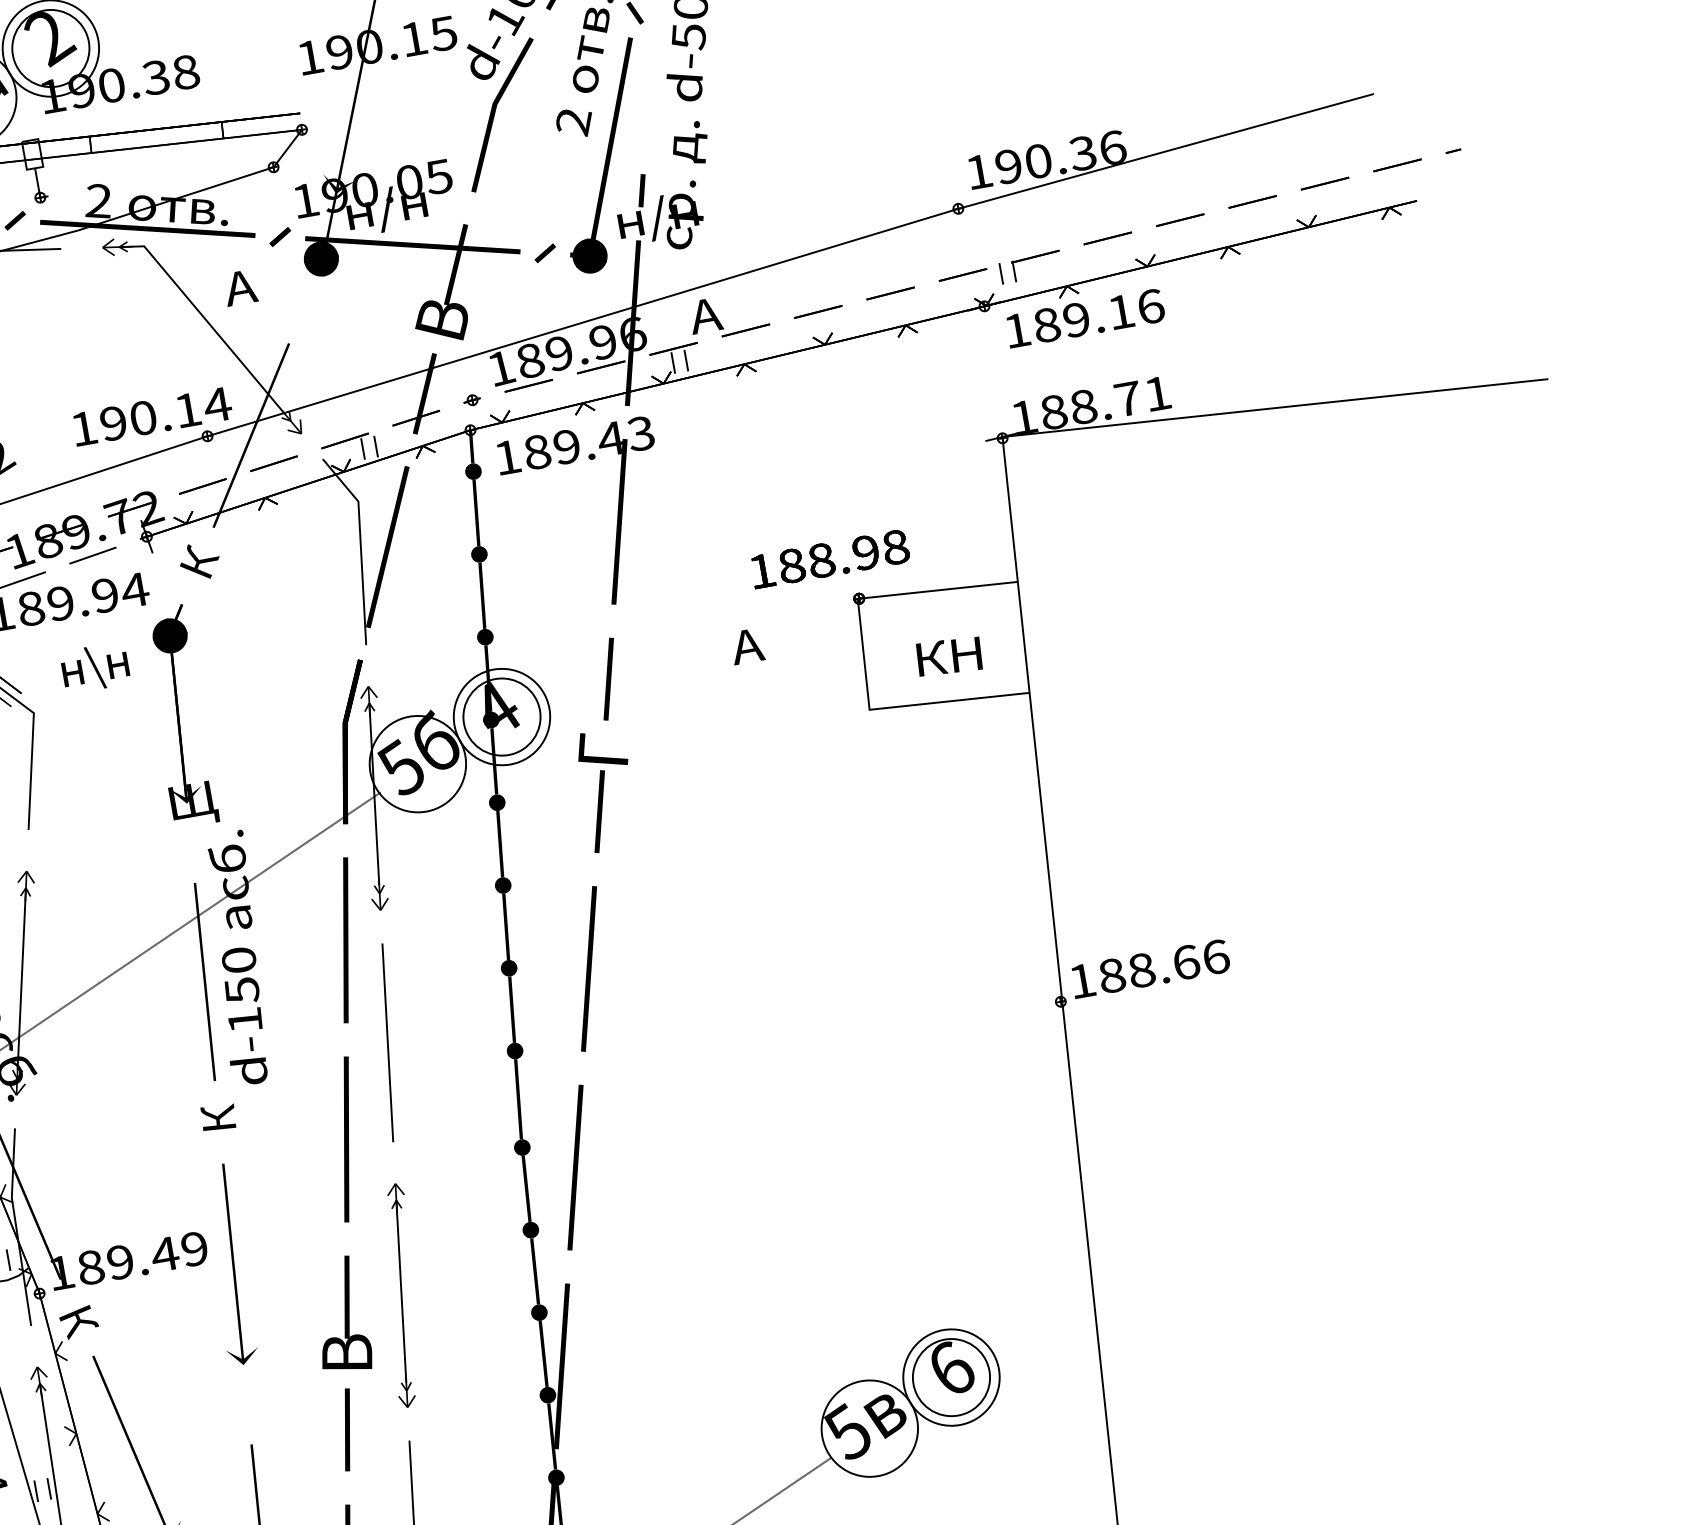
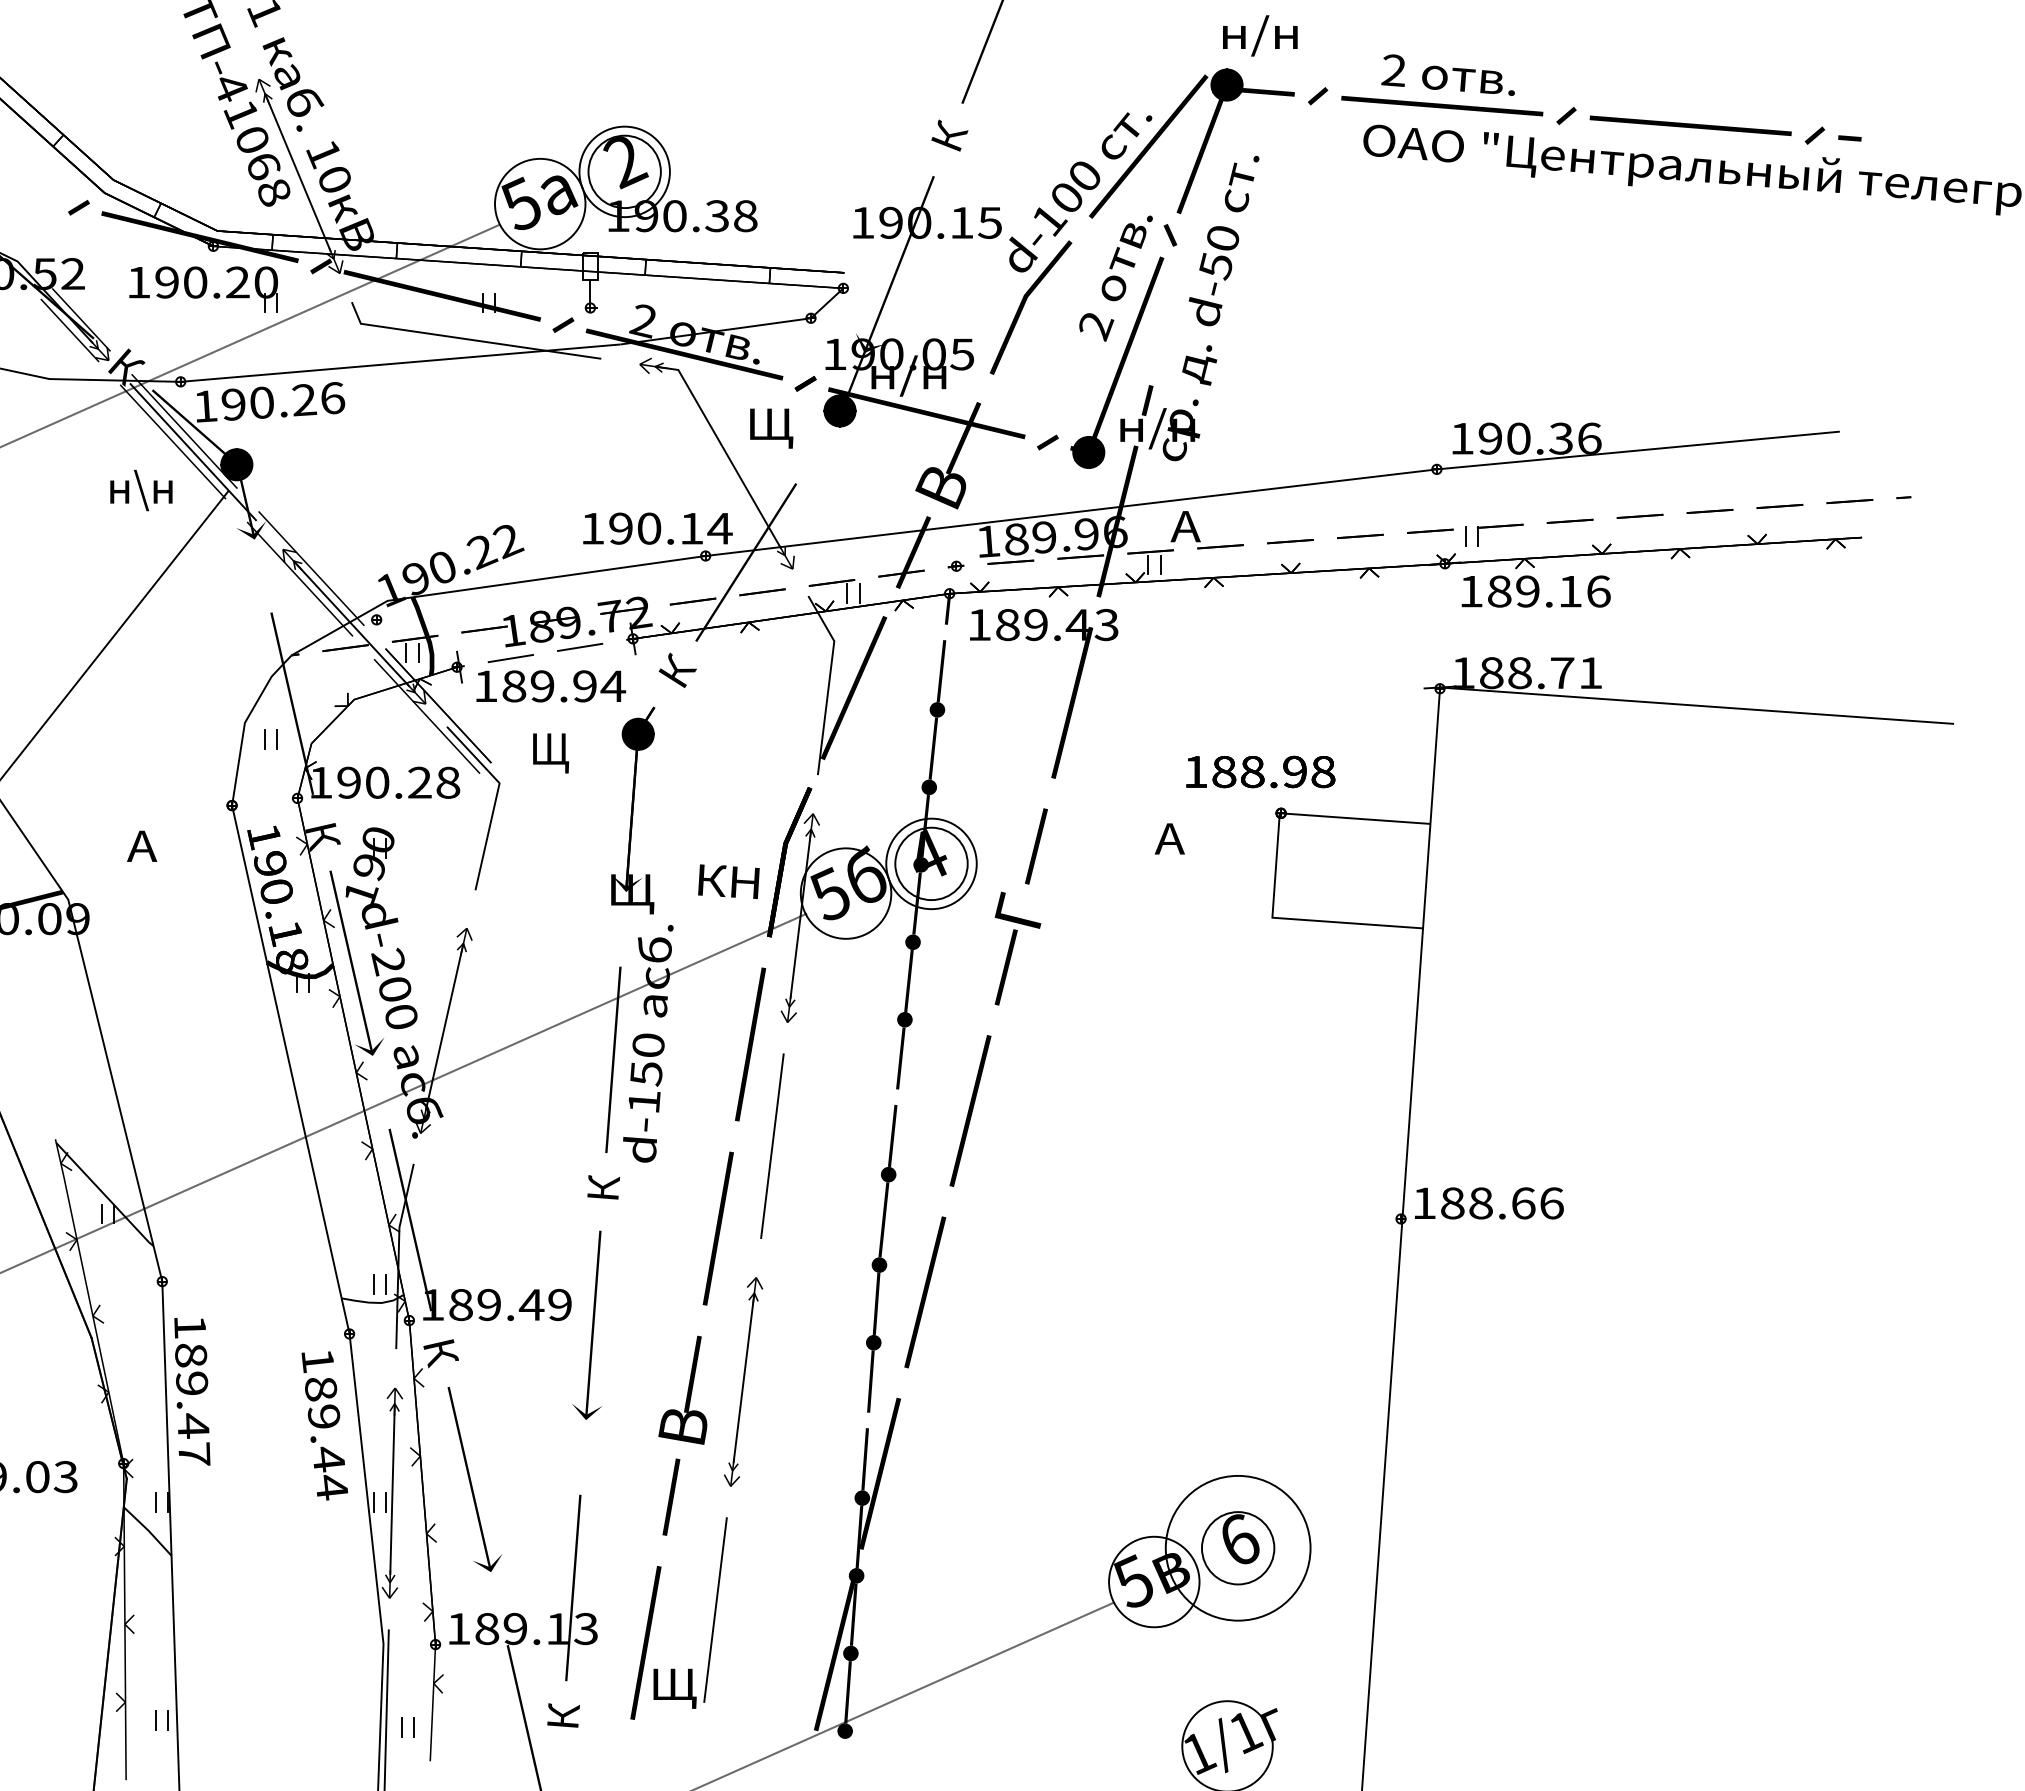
text: (250, 290) -> (769, 428), А -> Щ
fill: (473, 471) -> (945, 632), removed
text: (948, 656) -> (728, 881), moved
text: (94, 667) -> (563, 751), н\н -> Щ
fill: (508, 967) -> (896, 1096), removed
fill: (538, 1312) -> (867, 1420), removed
circle: (950, 1377) -> (1237, 1548), size x1.6

